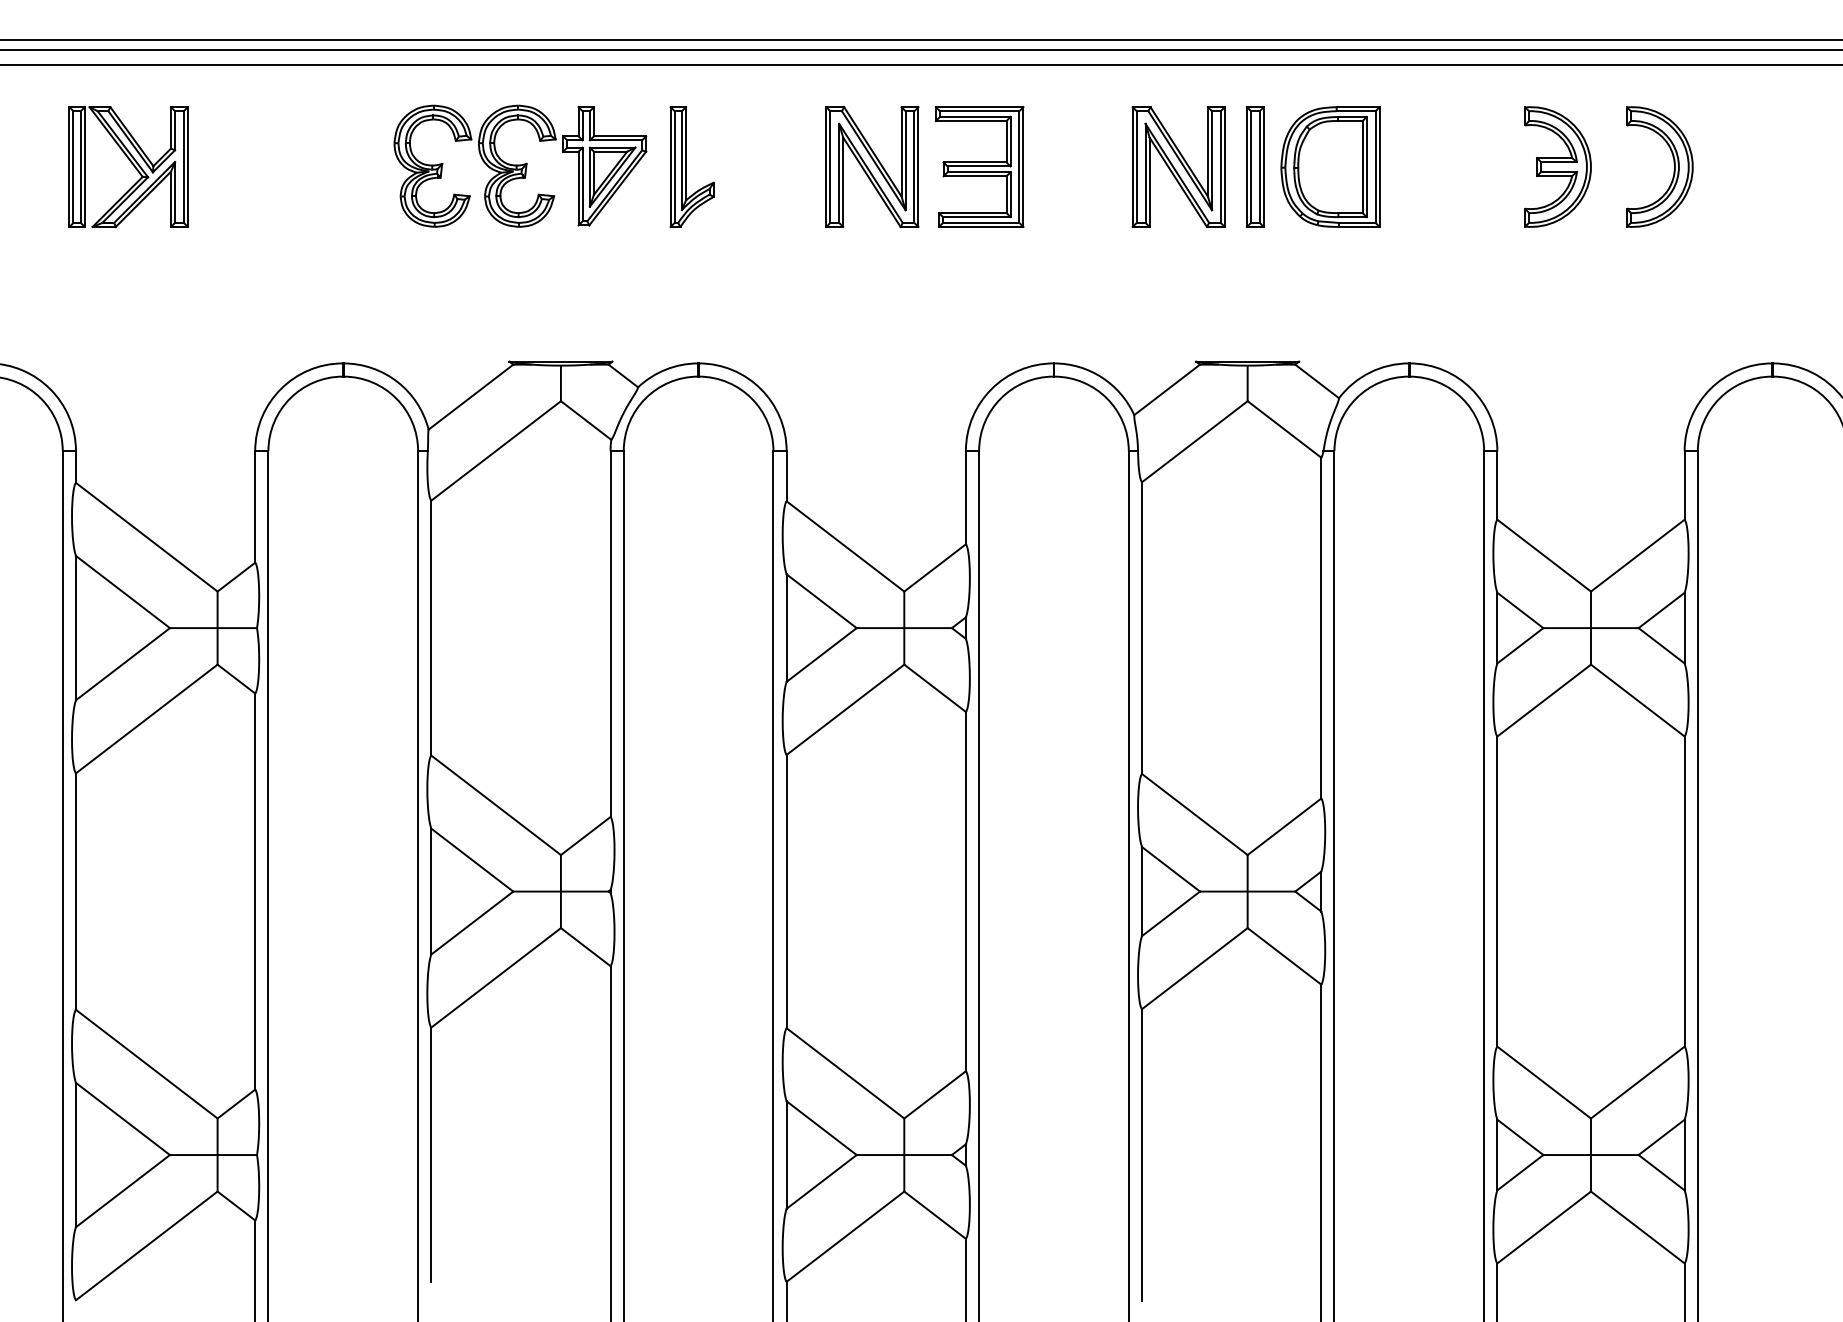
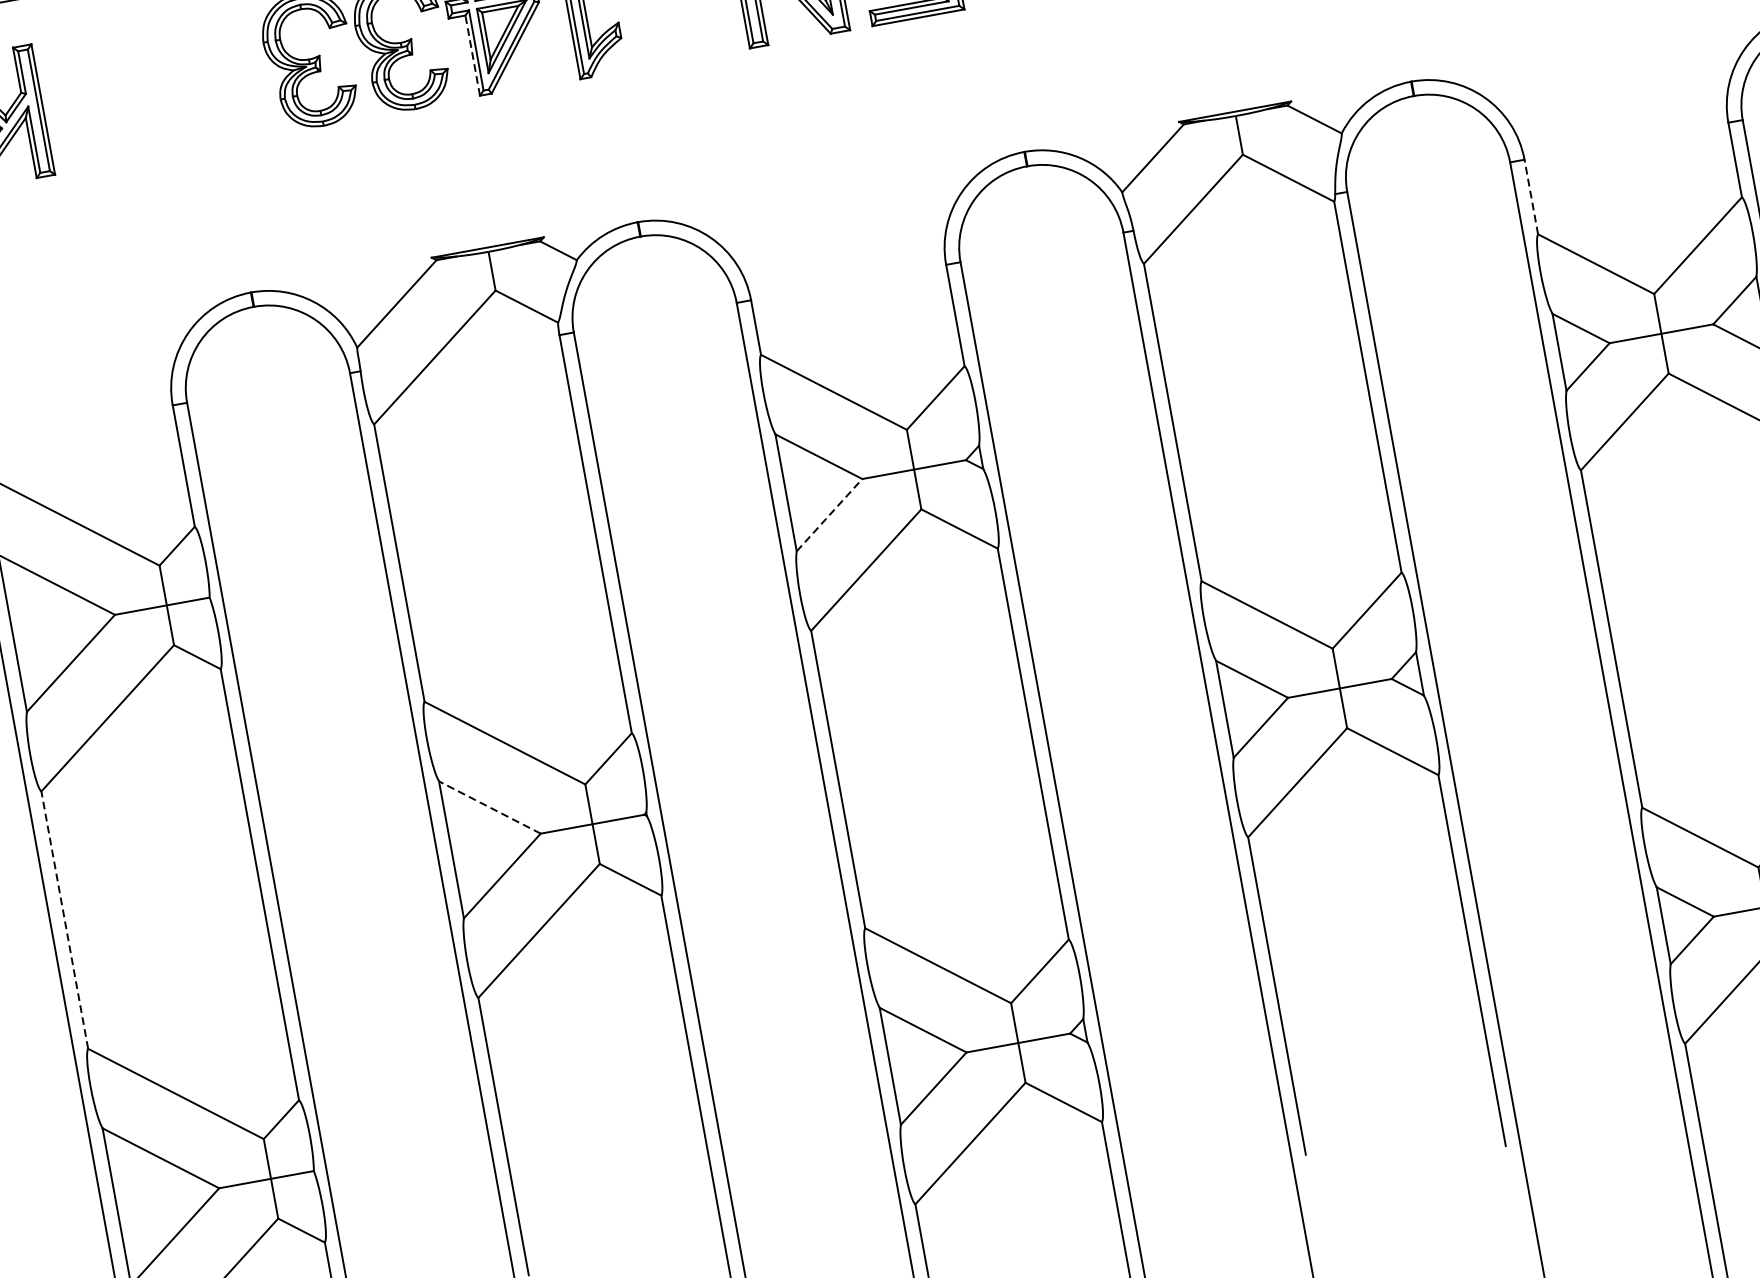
line: (578, 188) -> (472, 55), solid -> dashed
line: (1497, 484) -> (1531, 195), solid -> dashed
line: (822, 654) -> (830, 514), solid -> dashed
line: (472, 860) -> (490, 807), solid -> dashed
line: (75, 891) -> (64, 920), solid -> dashed

